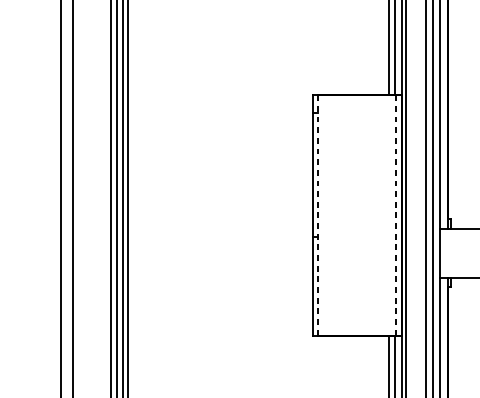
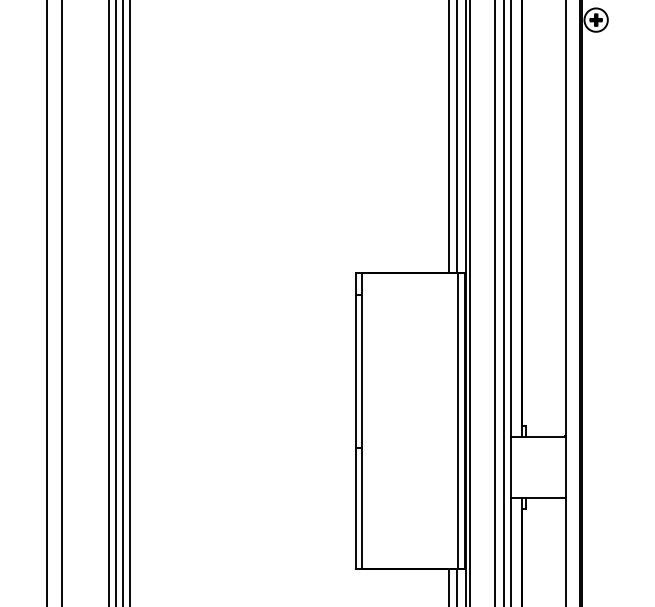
line: (317, 215) -> (361, 421), dashed -> solid
line: (396, 215) -> (458, 421), dashed -> solid

